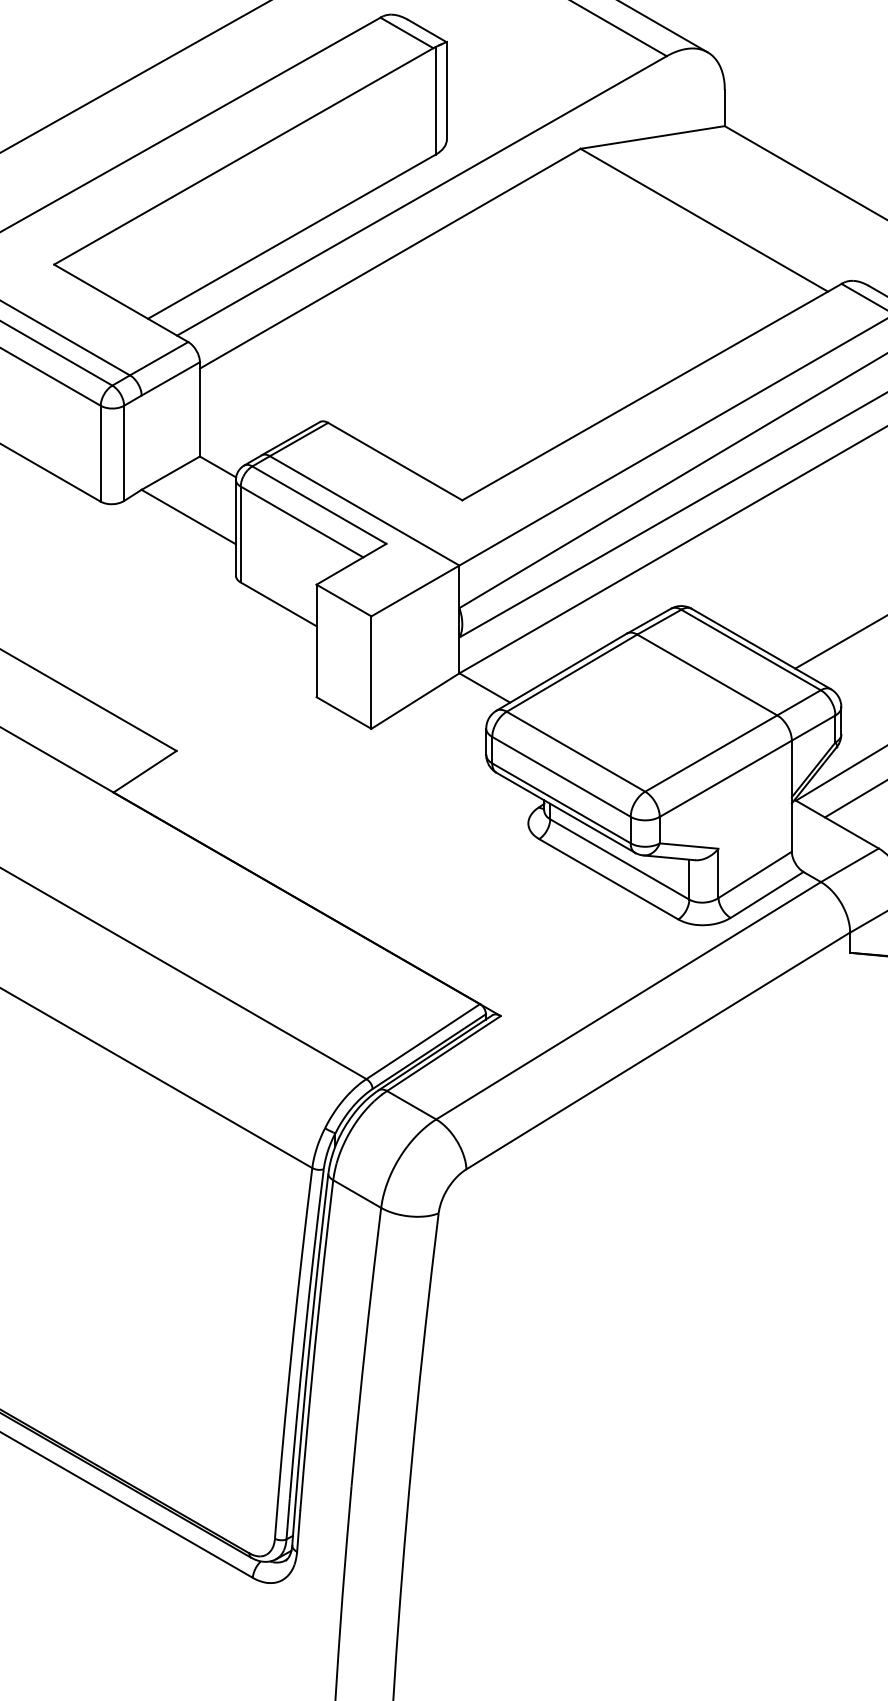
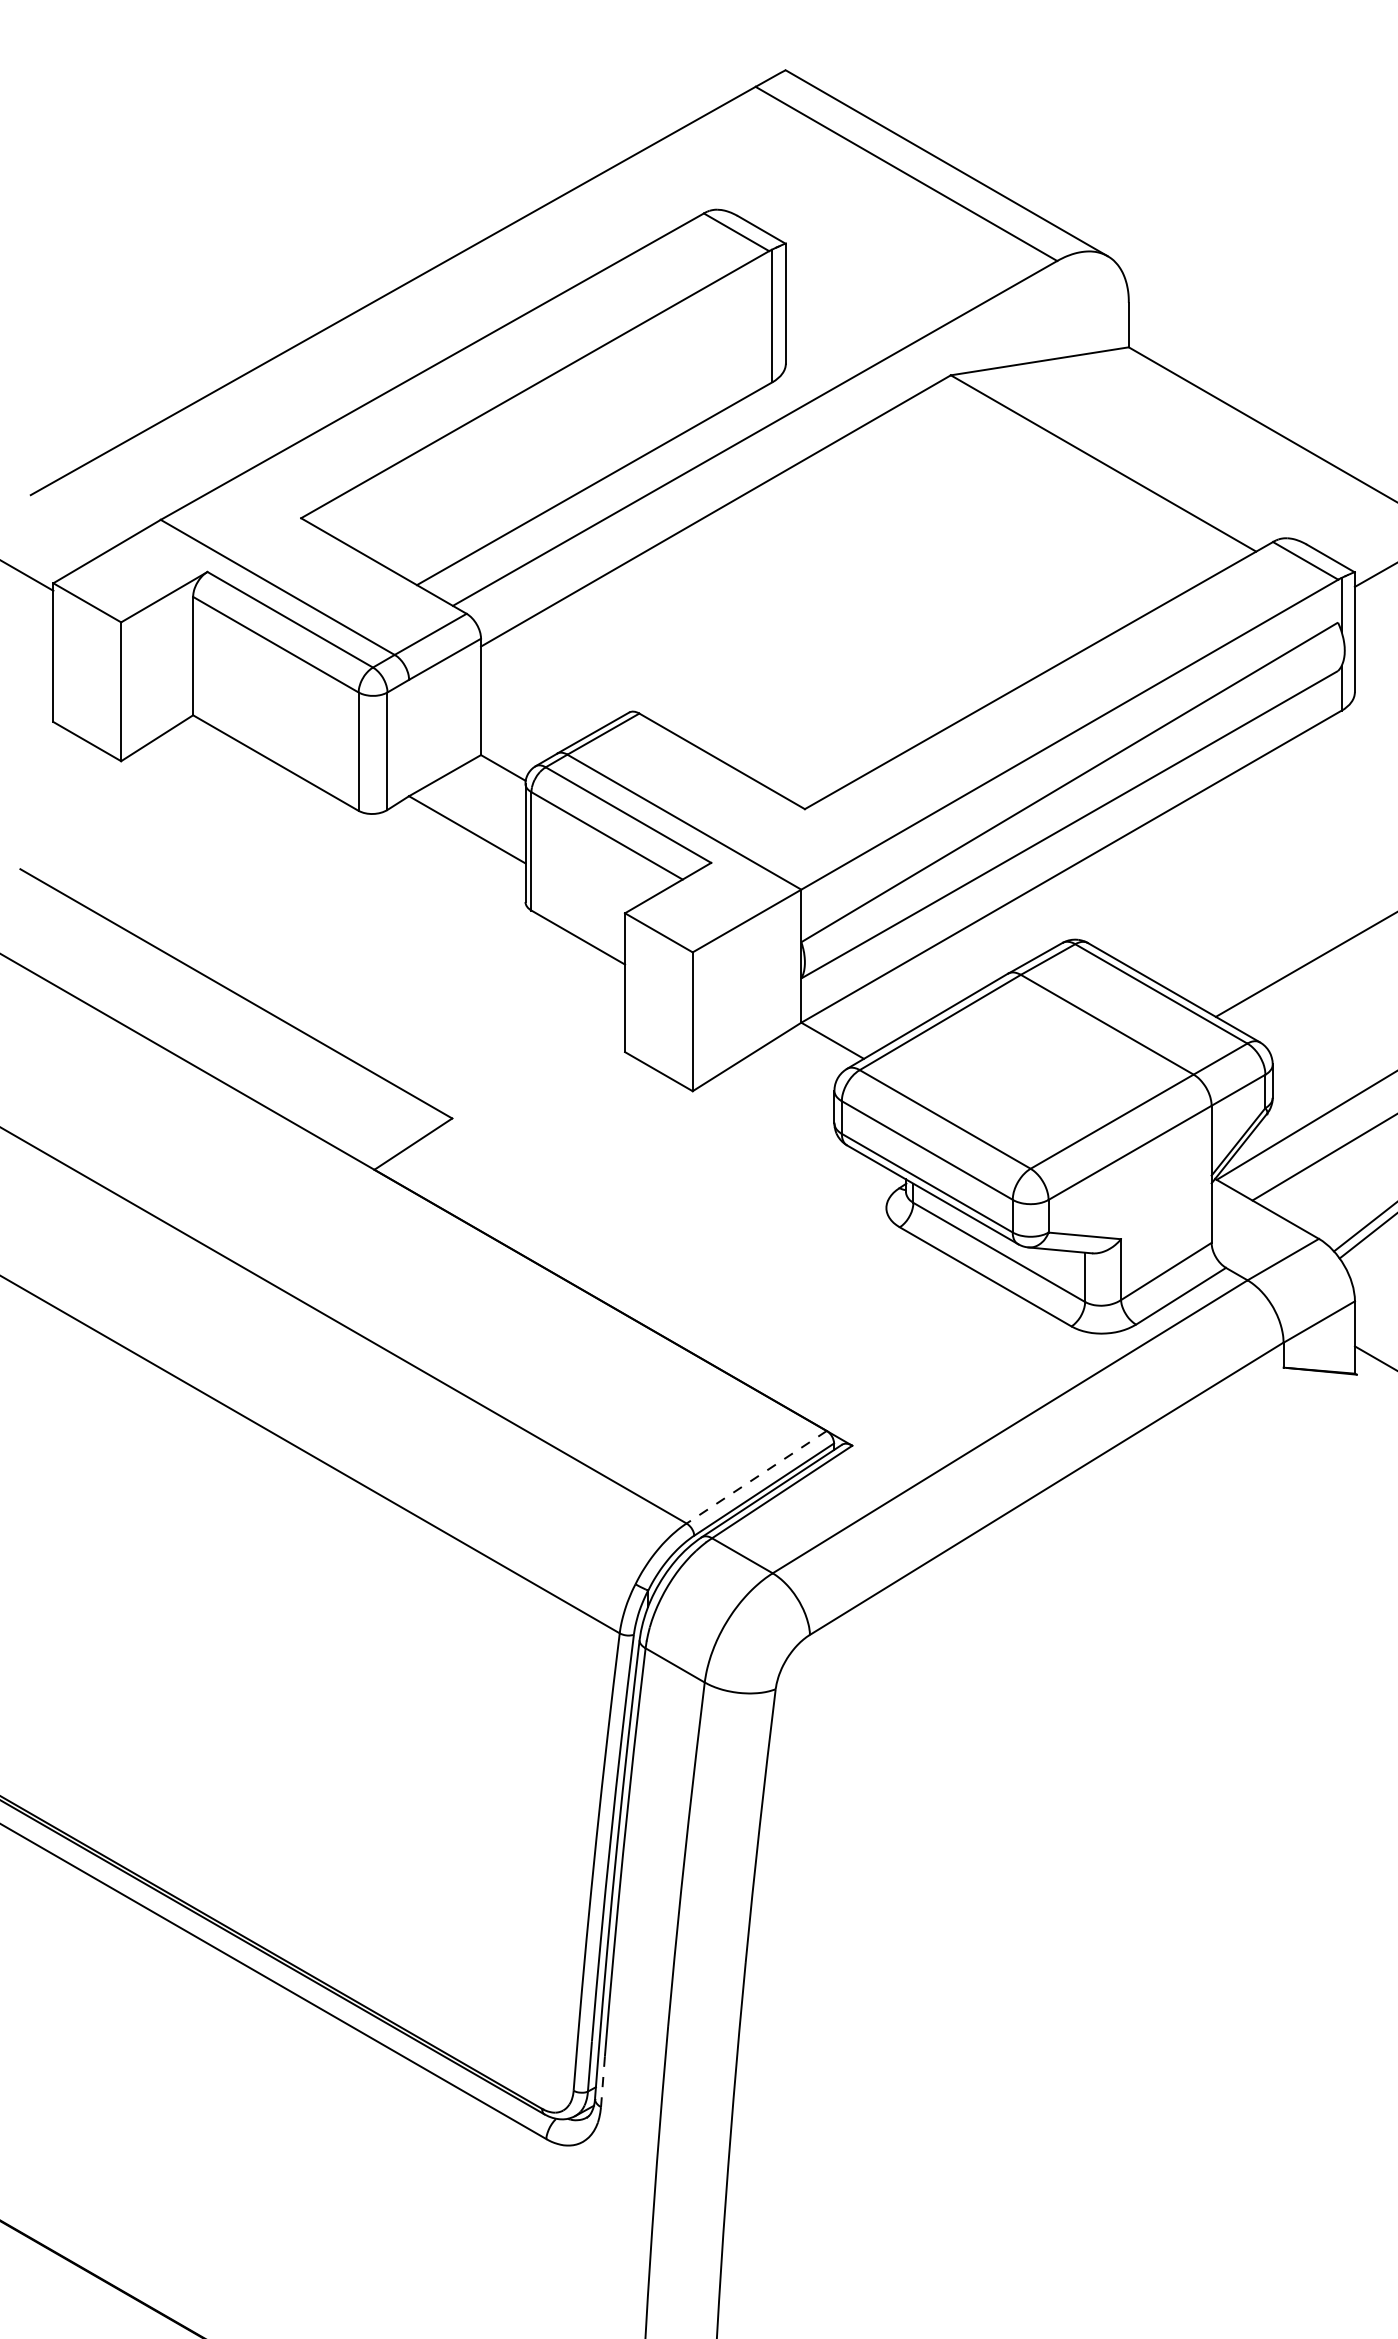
line: (423, 1041) -> (756, 1477), solid -> dashed
line: (298, 1531) -> (602, 2082), solid -> dashed

